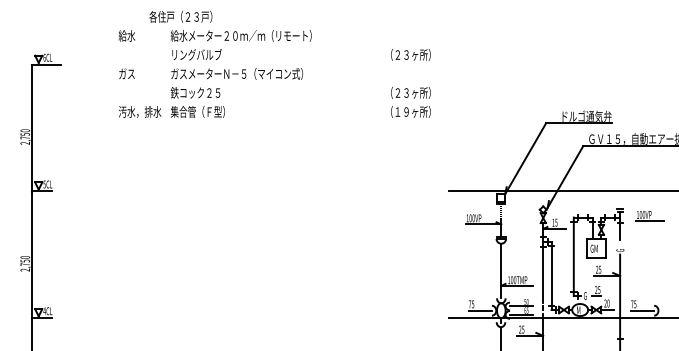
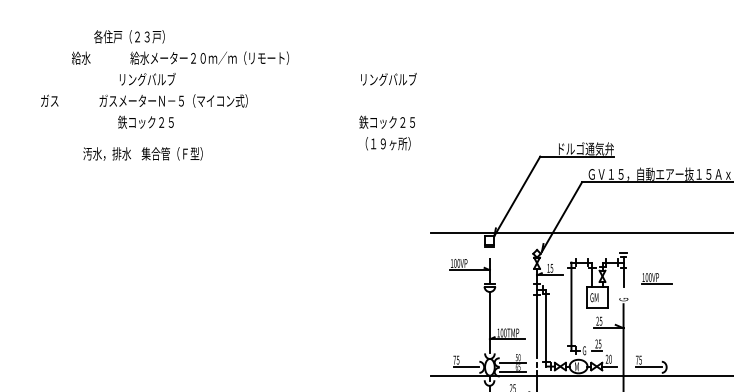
text: (214, 35) -> (179, 57), moved
text: (411, 54) -> (388, 79), （２３ヶ所） -> リングバルブ
text: (210, 73) -> (143, 100), moved
text: (409, 92) -> (386, 121), （２３ヶ所） -> 鉄コック２５
text: (171, 111) -> (142, 153), moved
part: (649, 216) -> (656, 279), moved

